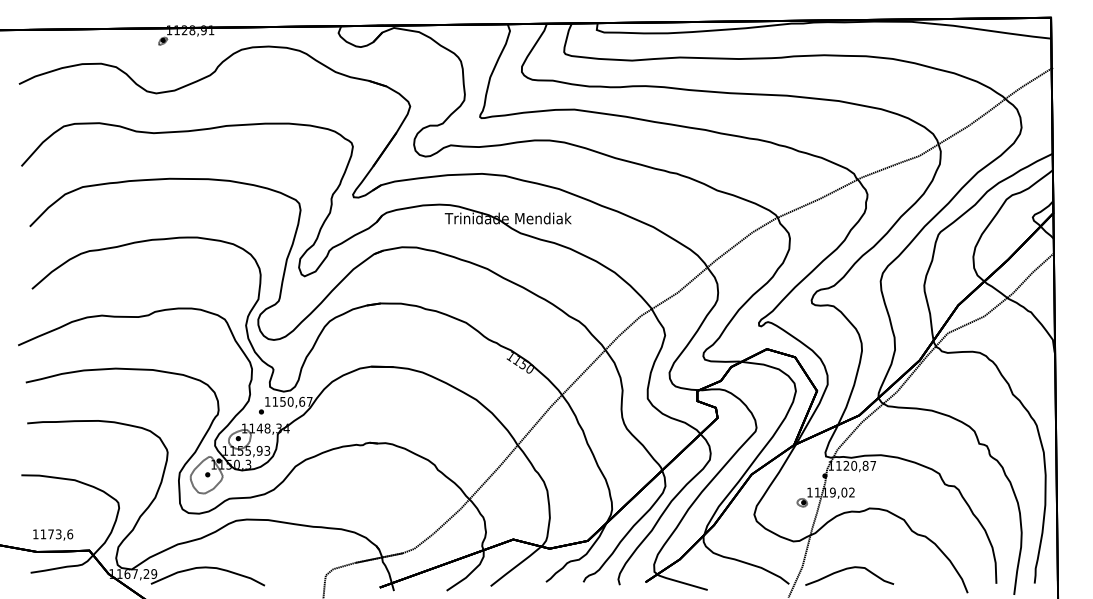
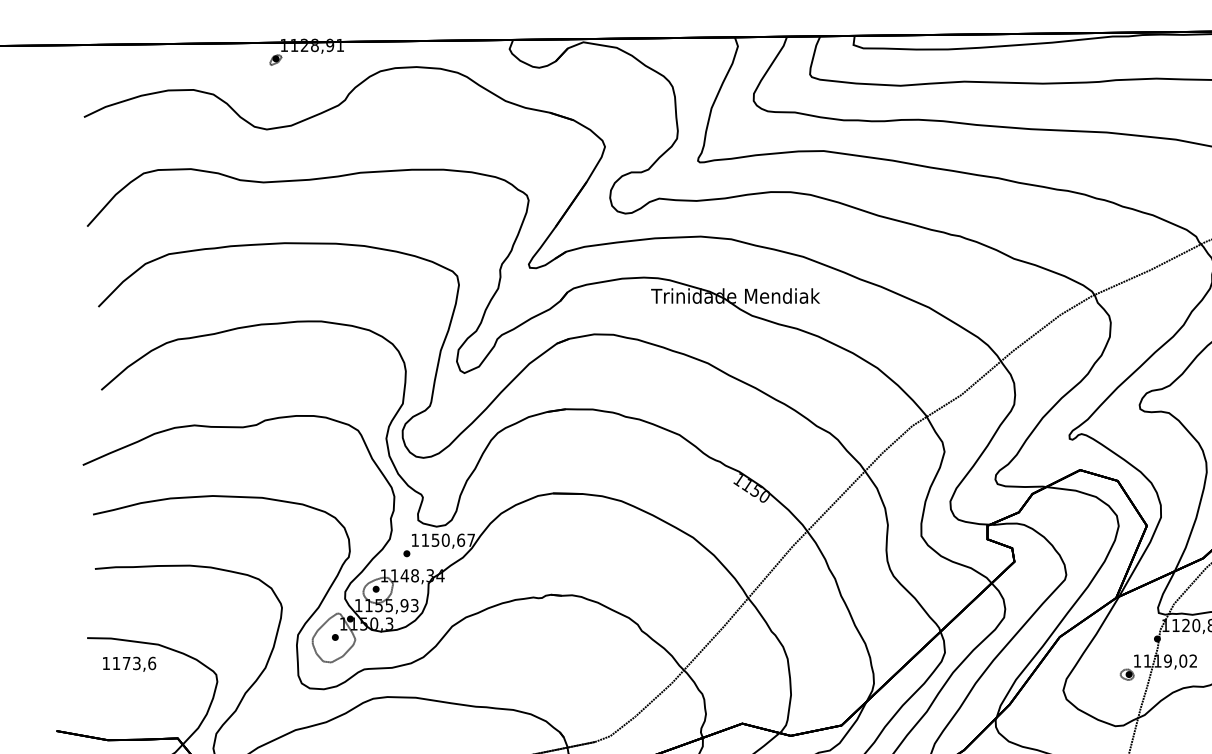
text: (53, 534) -> (129, 663), moved

